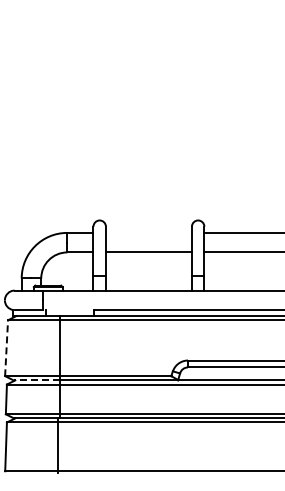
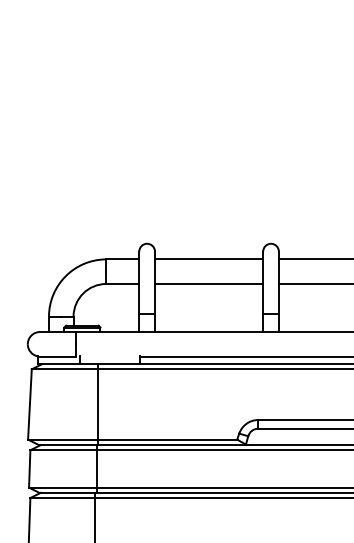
line: (148, 232) -> (208, 258), added
line: (6, 347) -> (29, 403), dashed -> solid
line: (36, 380) -> (67, 445), dashed -> solid

